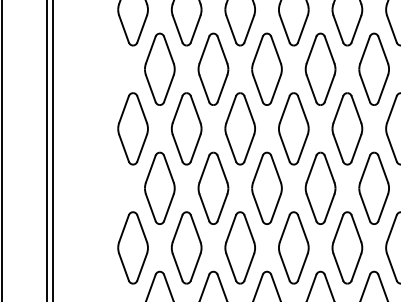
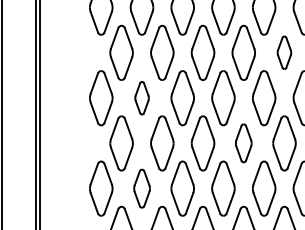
part: (373, 68) -> (283, 52), size x0.6
part: (186, 128) -> (141, 97), size x0.6
part: (320, 187) -> (243, 142), size x0.7
part: (186, 247) -> (141, 188), size x0.7

